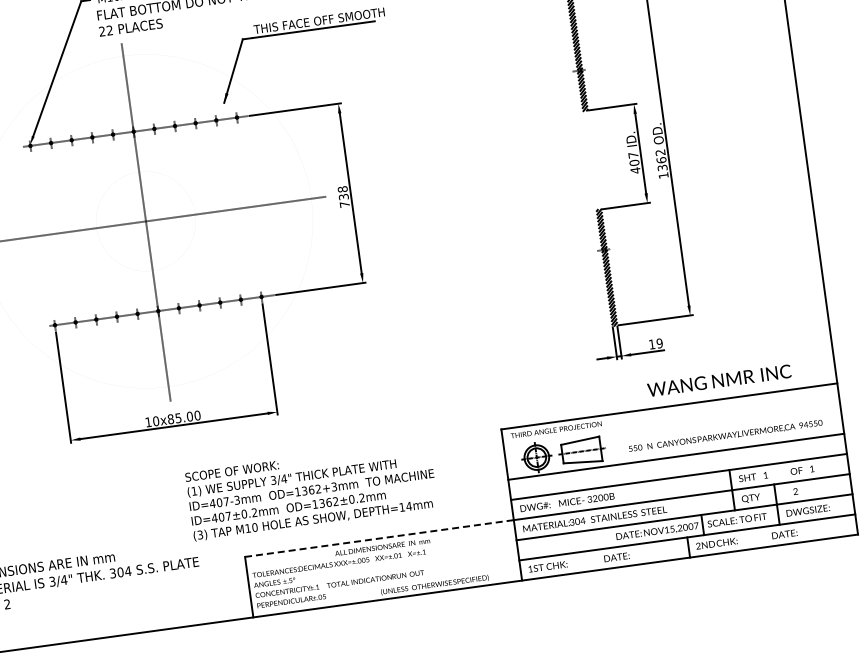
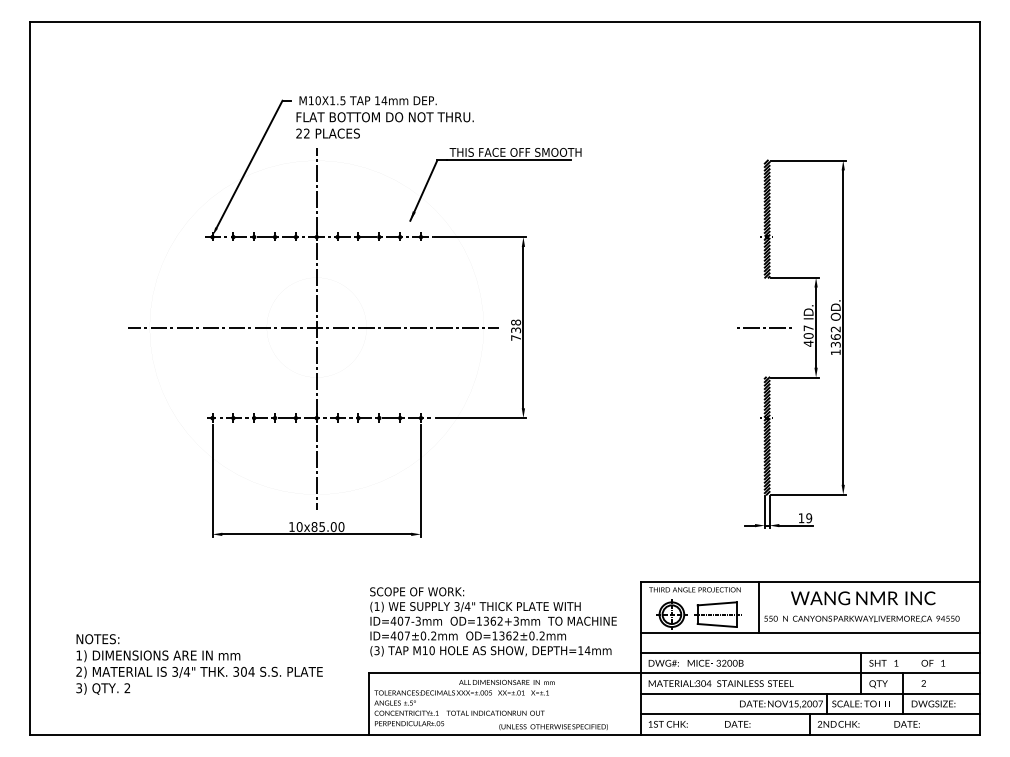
line: (589, 160) -> (764, 327), added
text: (719, 380) -> (863, 598), moved
line: (622, 437) -> (759, 606), added
text: (311, 490) -> (493, 621), moved
line: (378, 538) -> (504, 673), dashed -> solid

